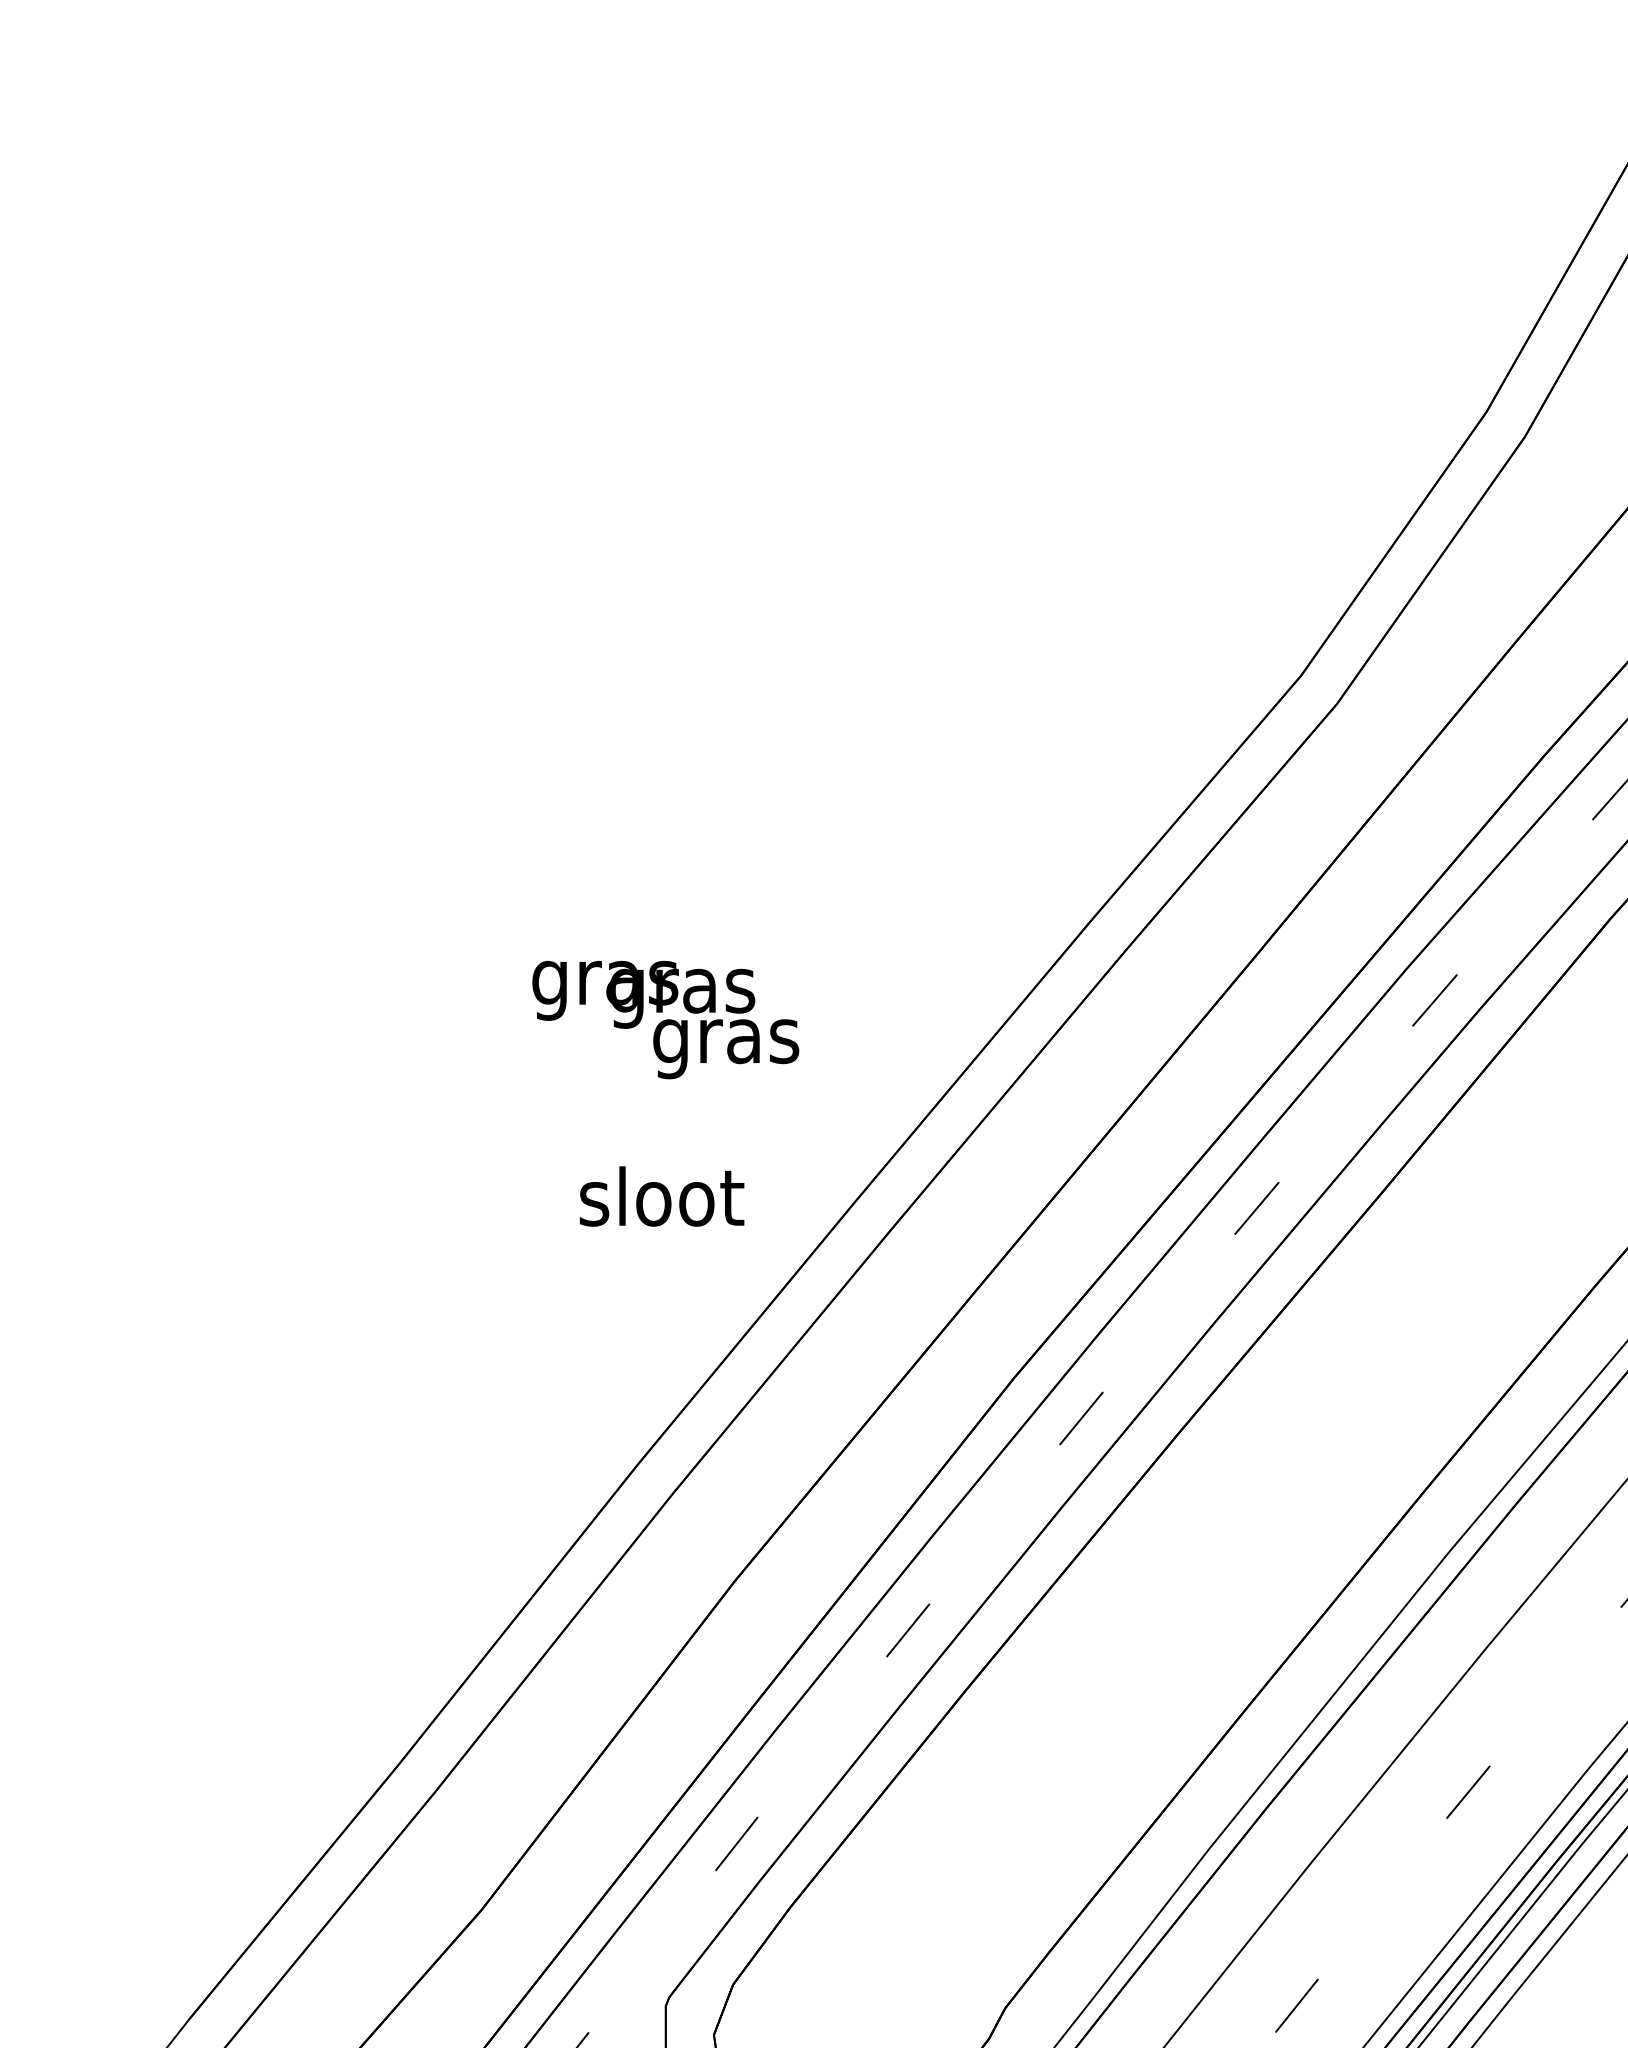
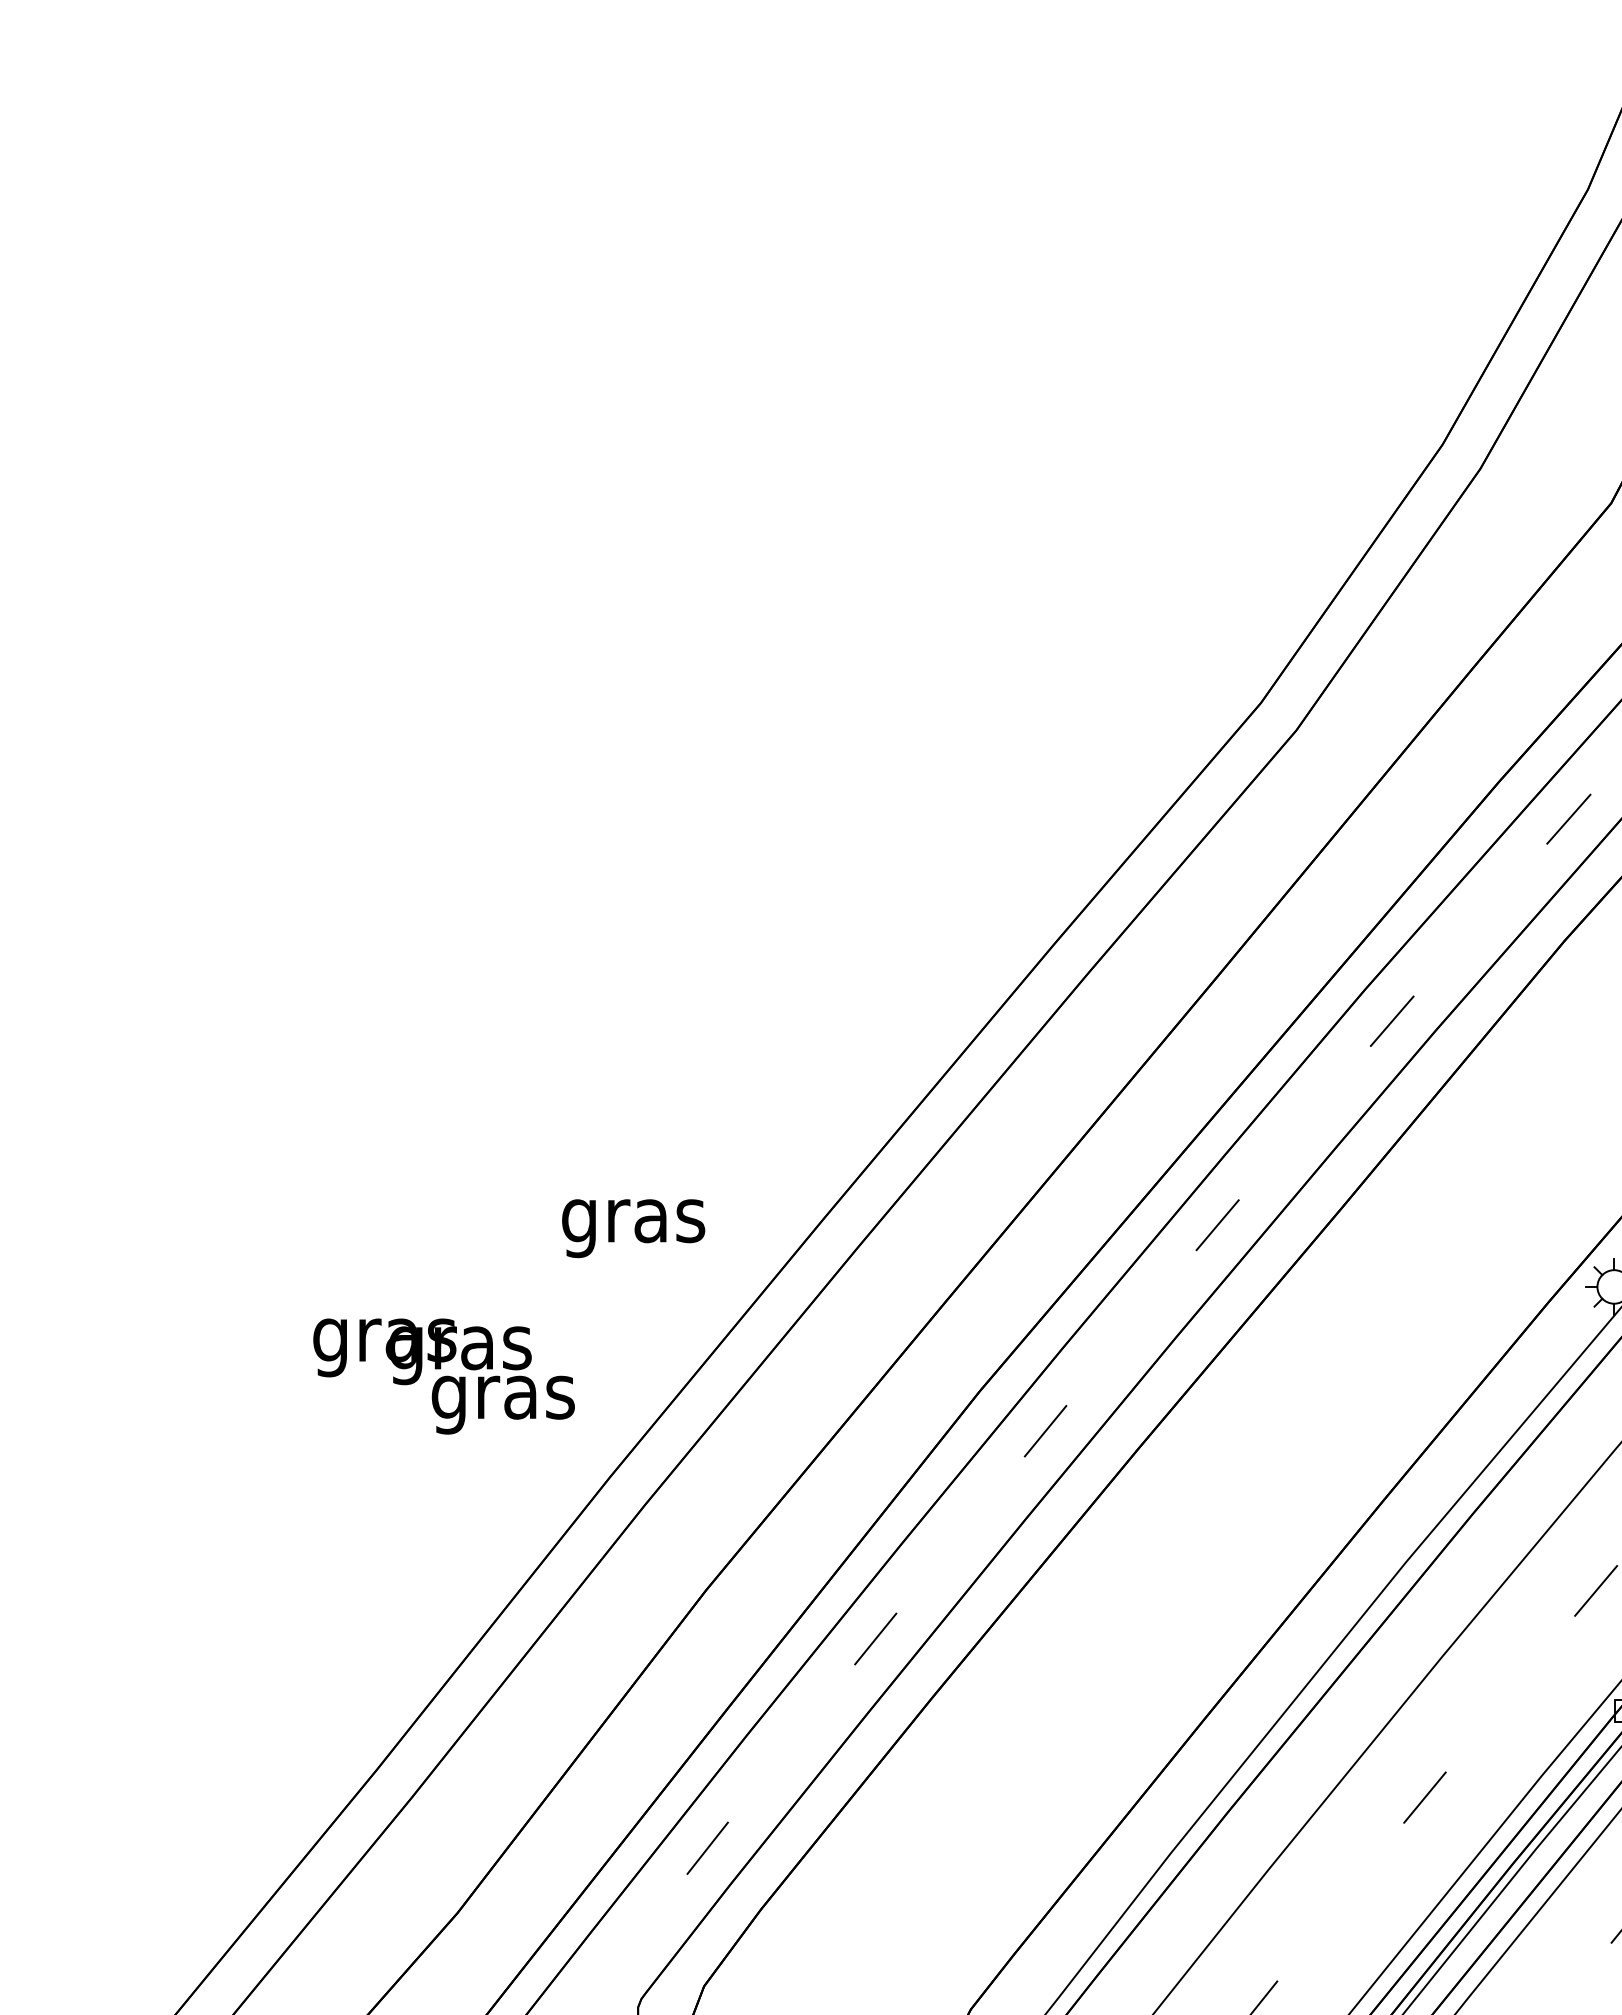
text: (665, 1019) -> (443, 1376), moved
text: (662, 1204) -> (634, 1221), sloot -> gras

